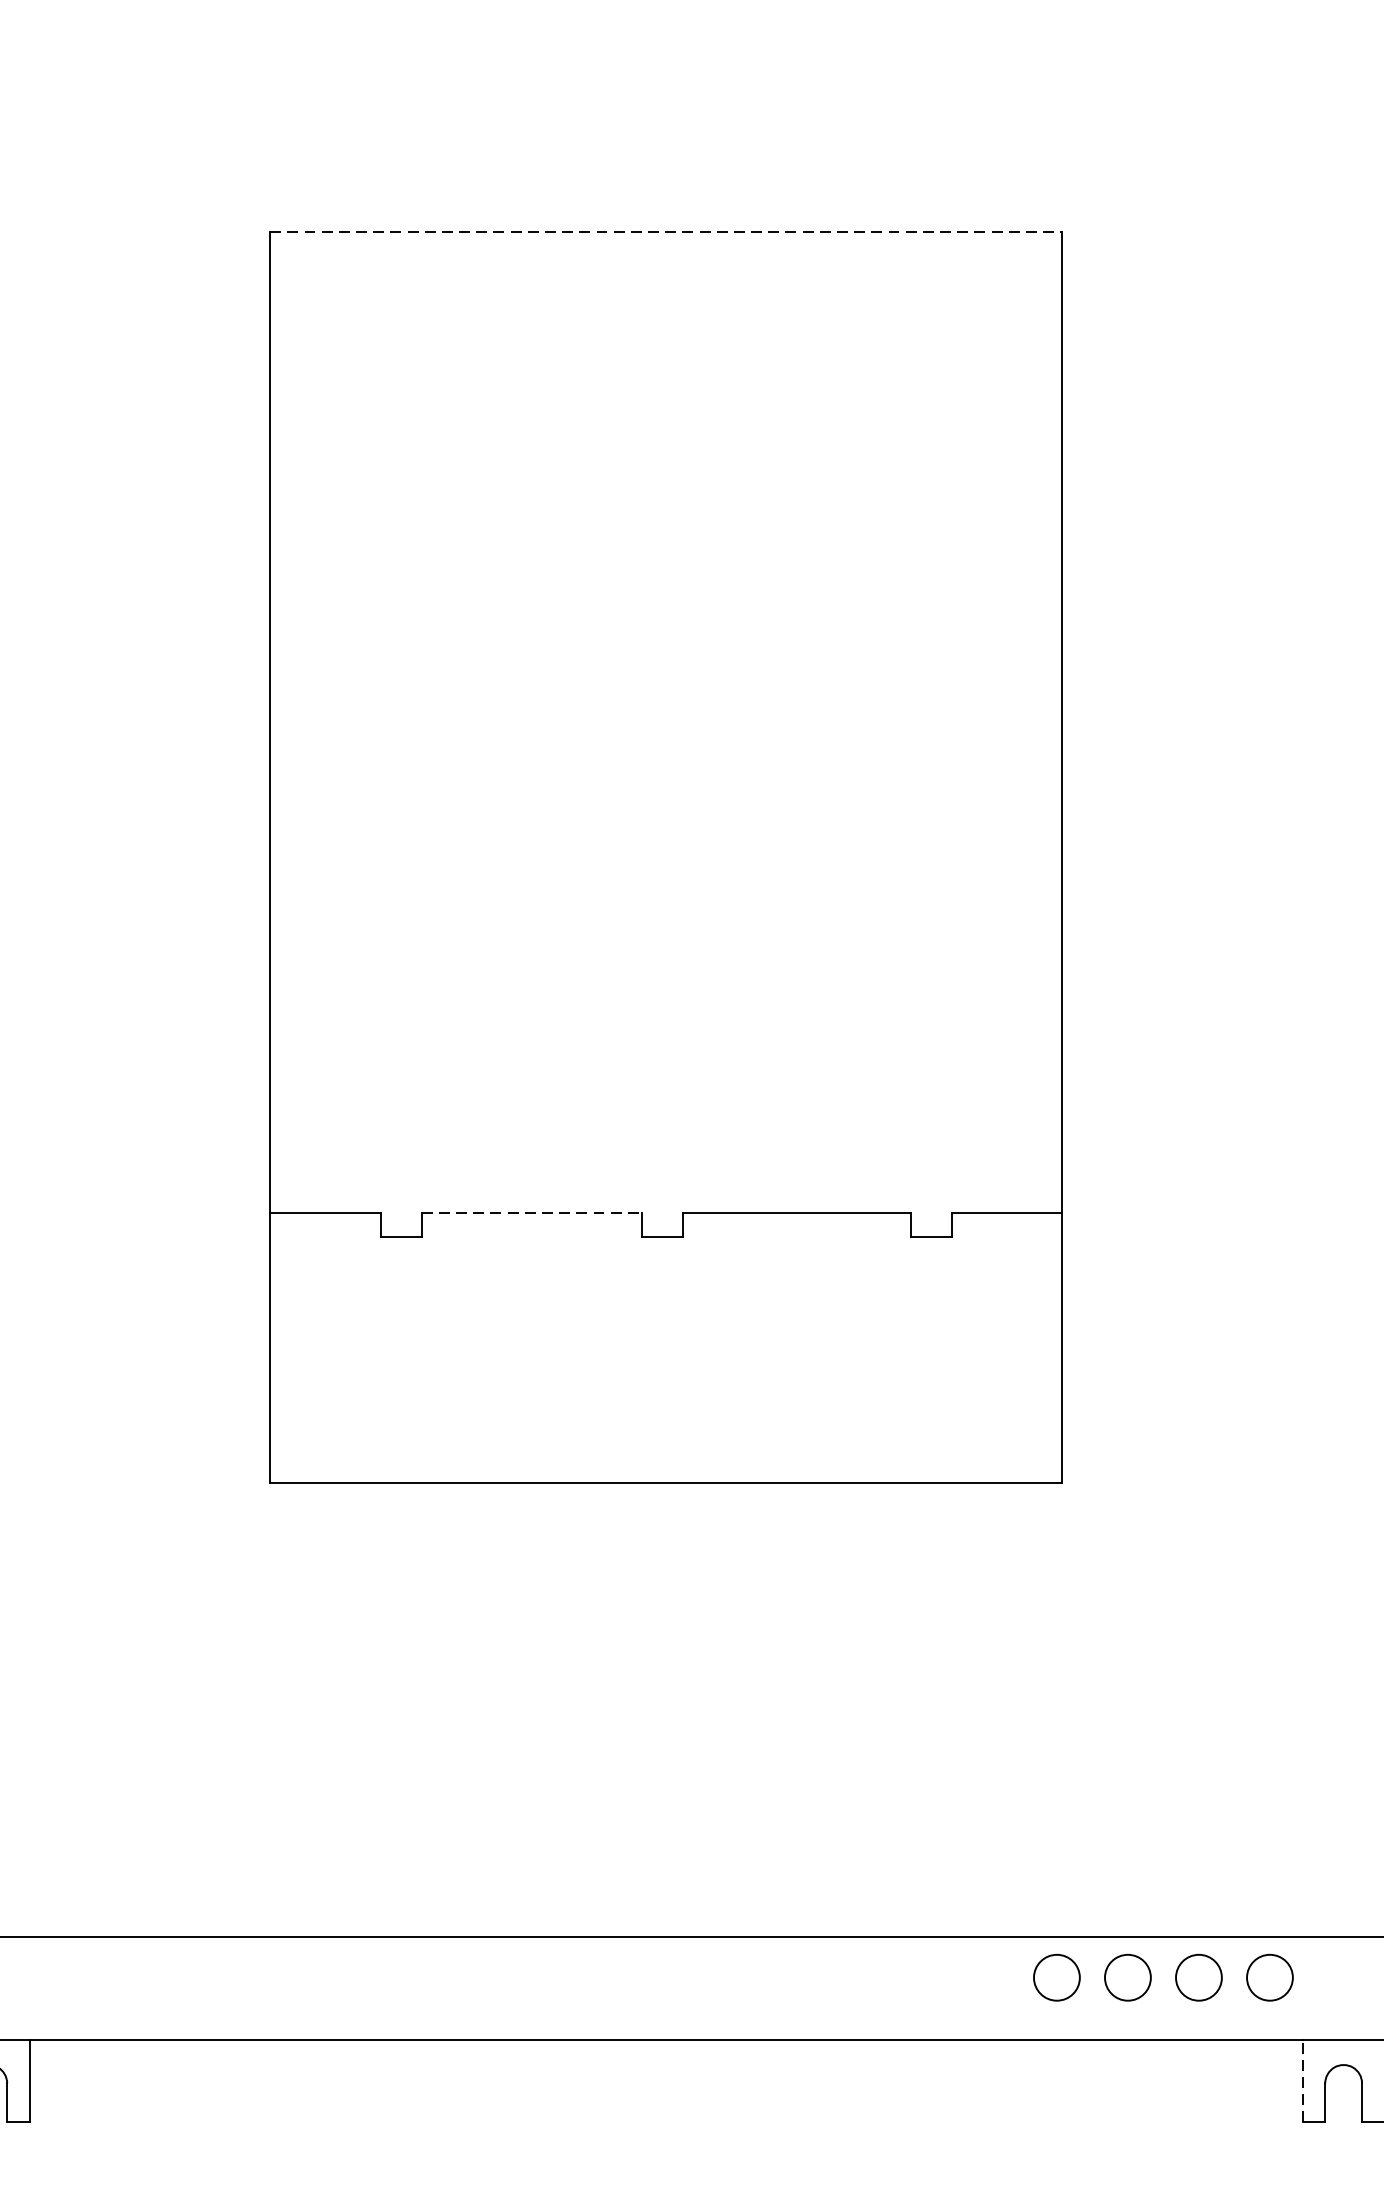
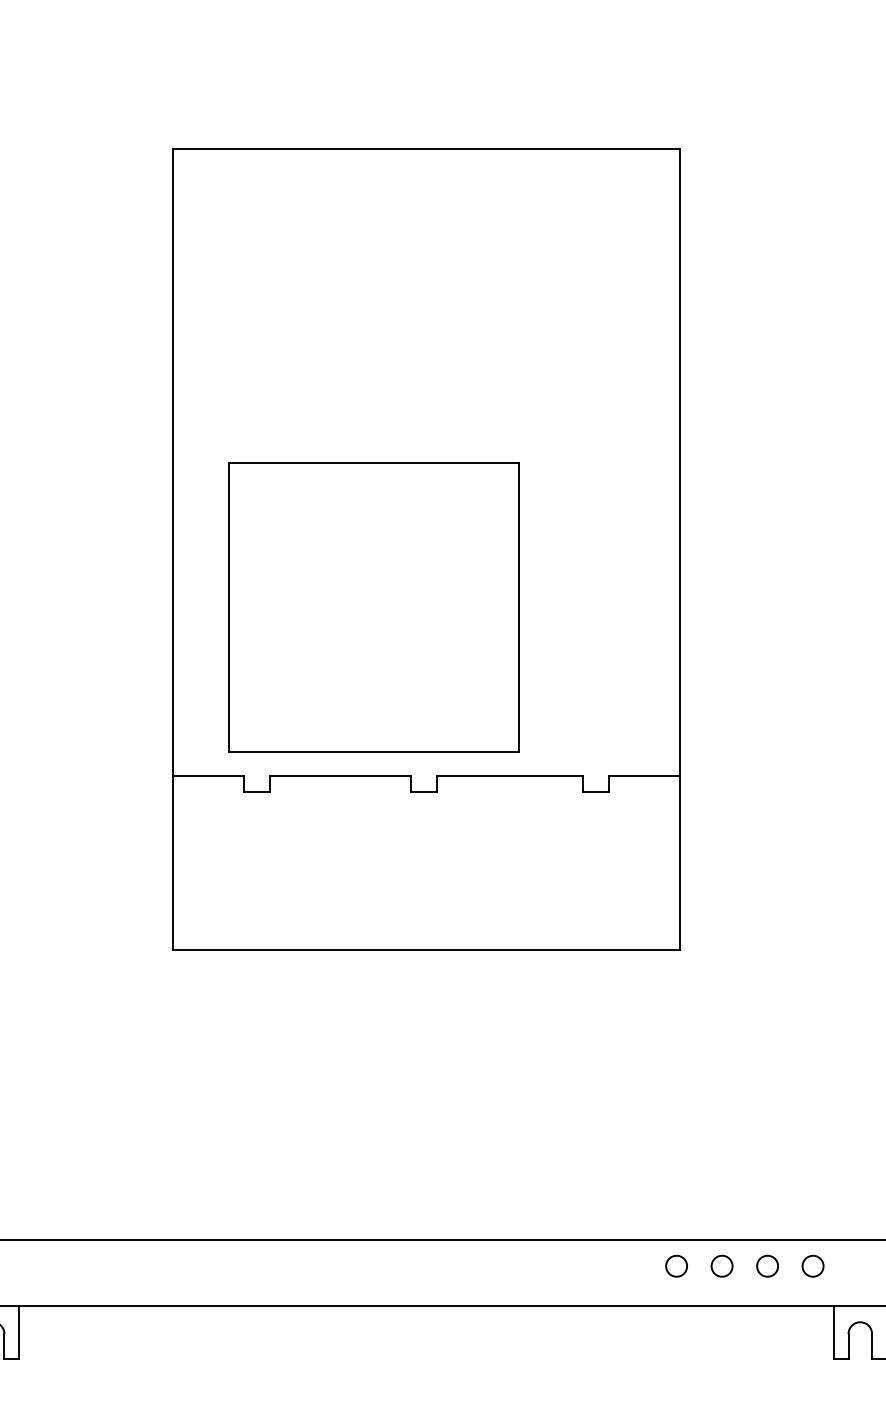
line: (666, 232) -> (426, 148), dashed -> solid
part: (583, 948) -> (373, 607), added
line: (531, 1212) -> (340, 776), dashed -> solid
circle: (1056, 1976) -> (676, 1265), size x0.71
circle: (1126, 1976) -> (721, 1265), size x0.71
circle: (1198, 1976) -> (767, 1265), size x0.71
circle: (1269, 1976) -> (812, 1265), size x0.71
line: (1303, 2081) -> (834, 1332), dashed -> solid

